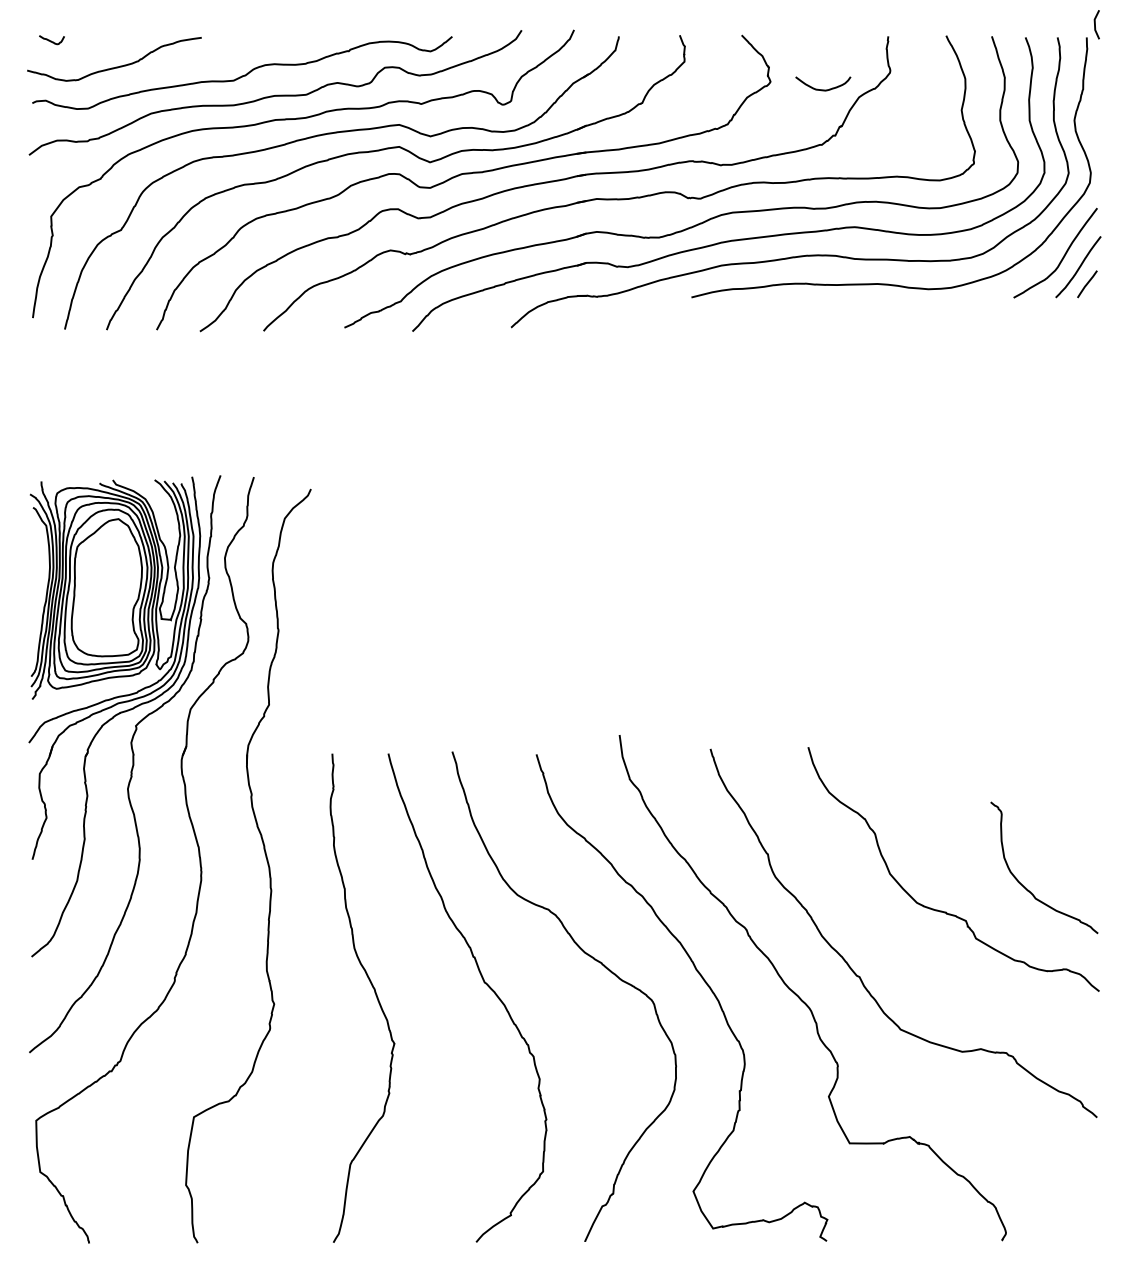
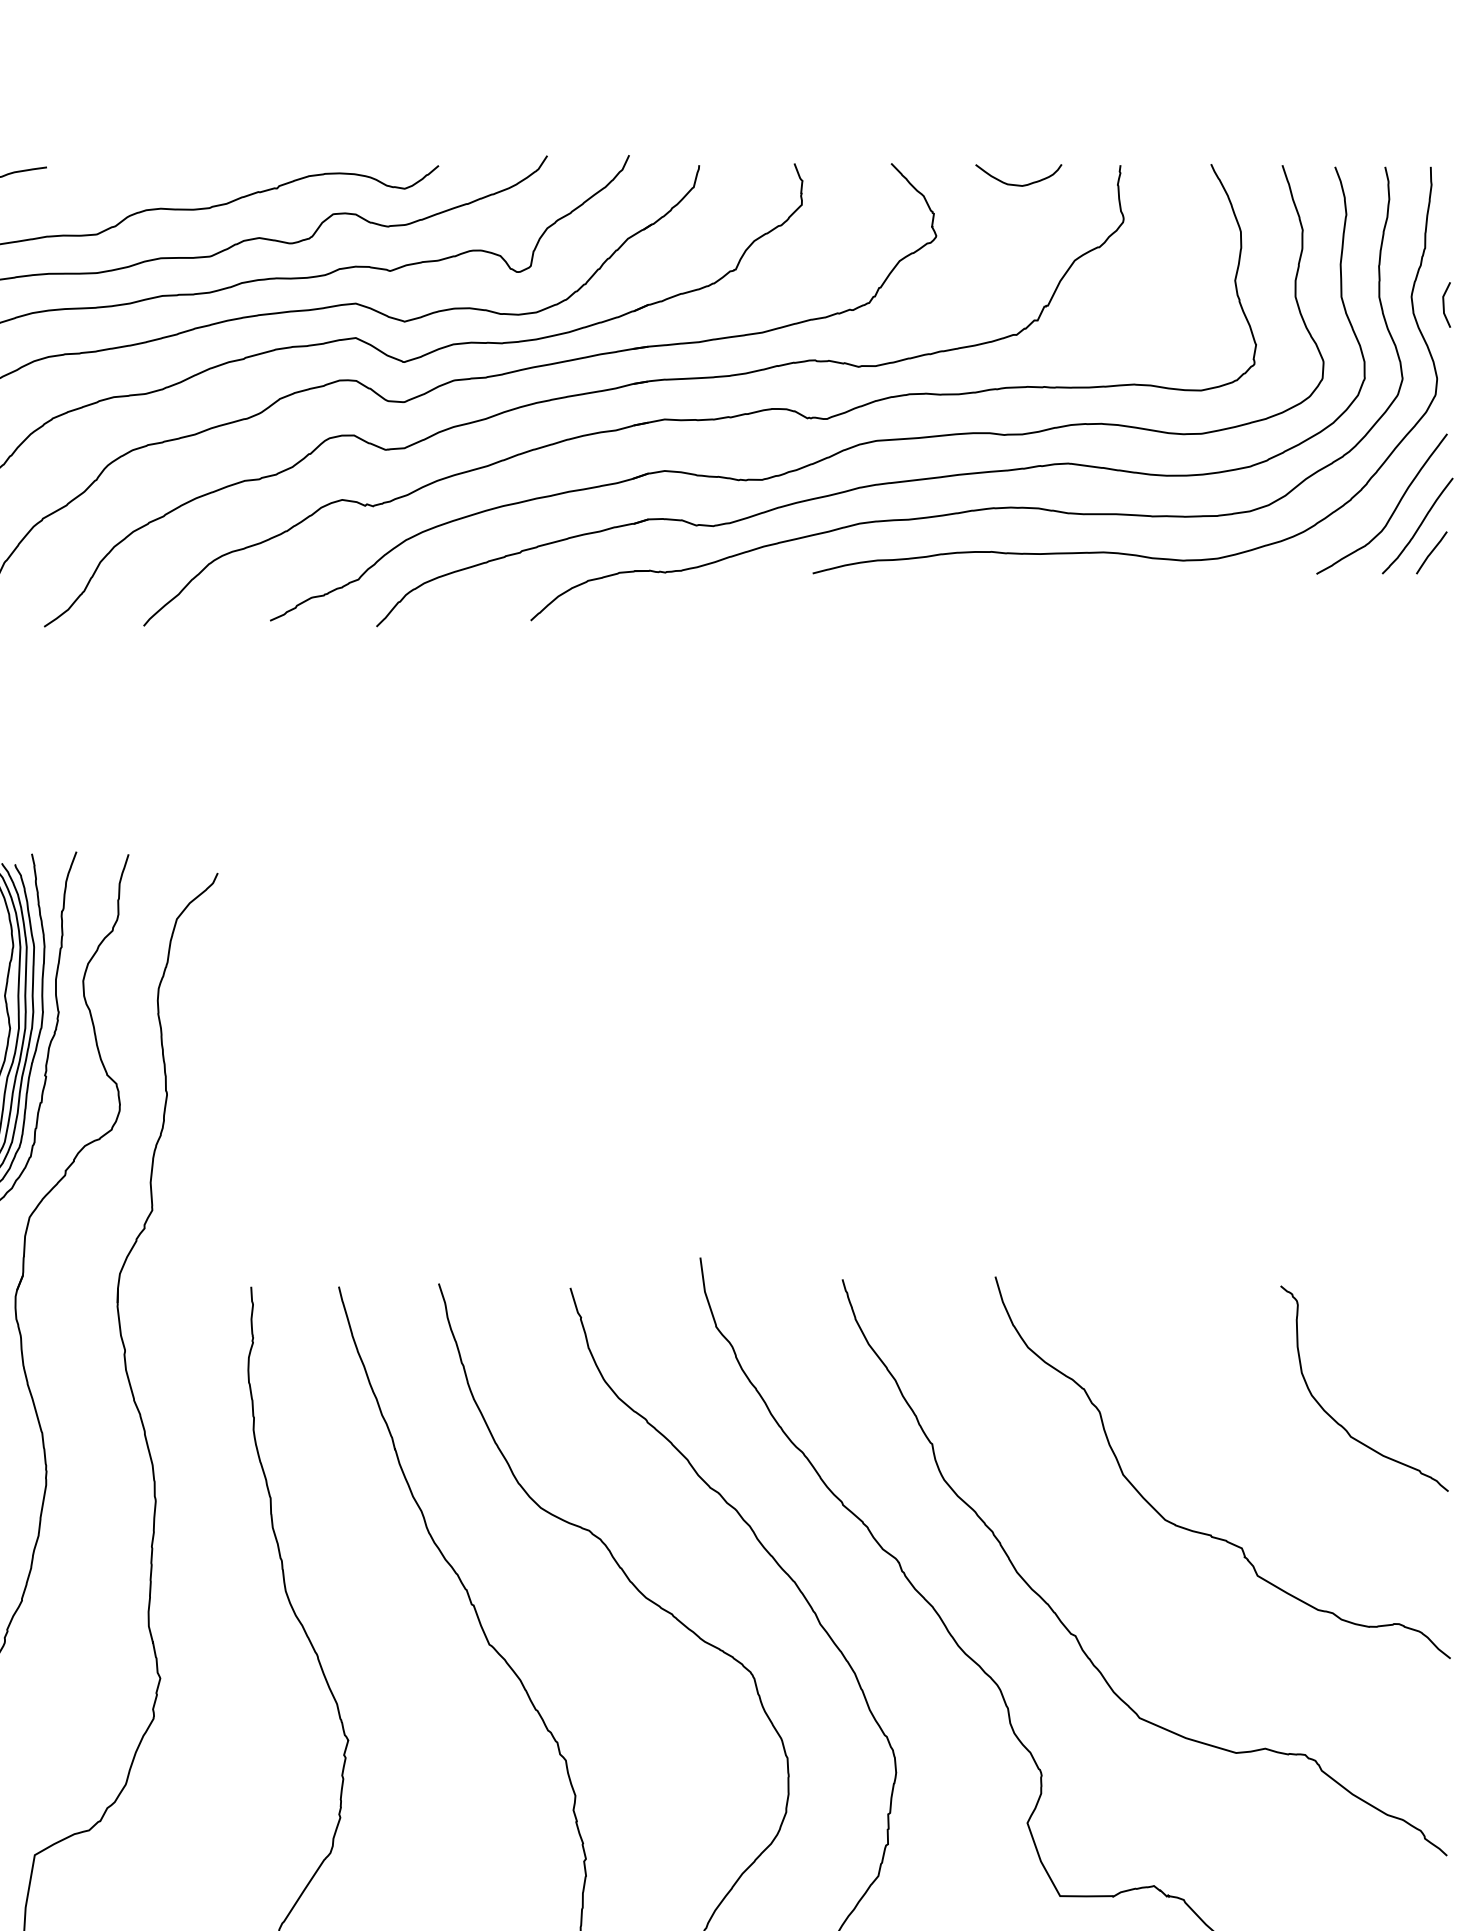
line: (1095, 24) -> (1444, 304), moved
curve: (823, 89) -> (1019, 184), moved
curve: (1026, 887) -> (1336, 1419), moved

